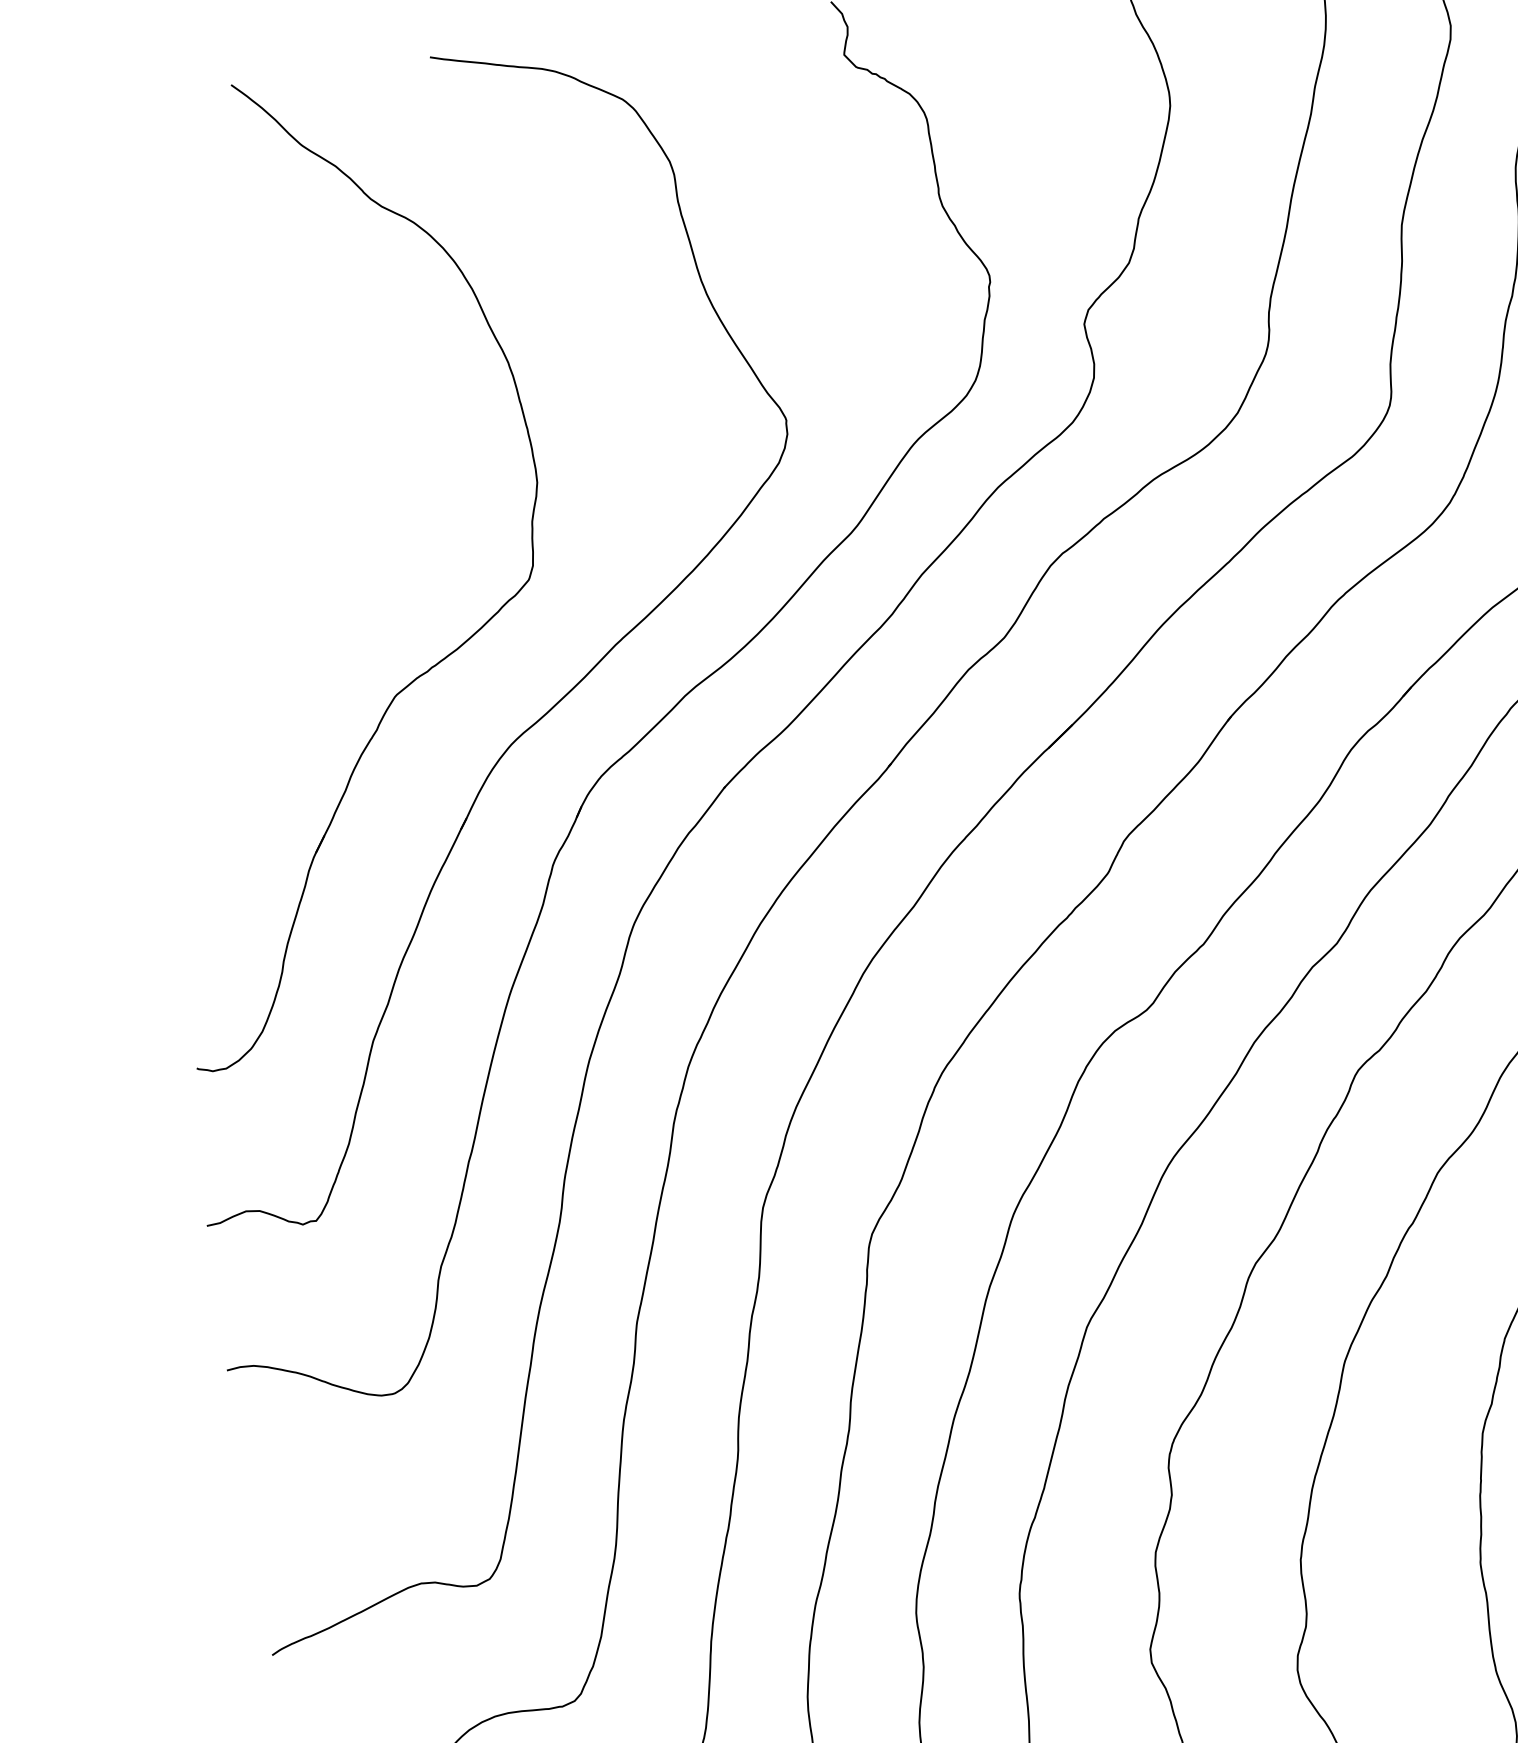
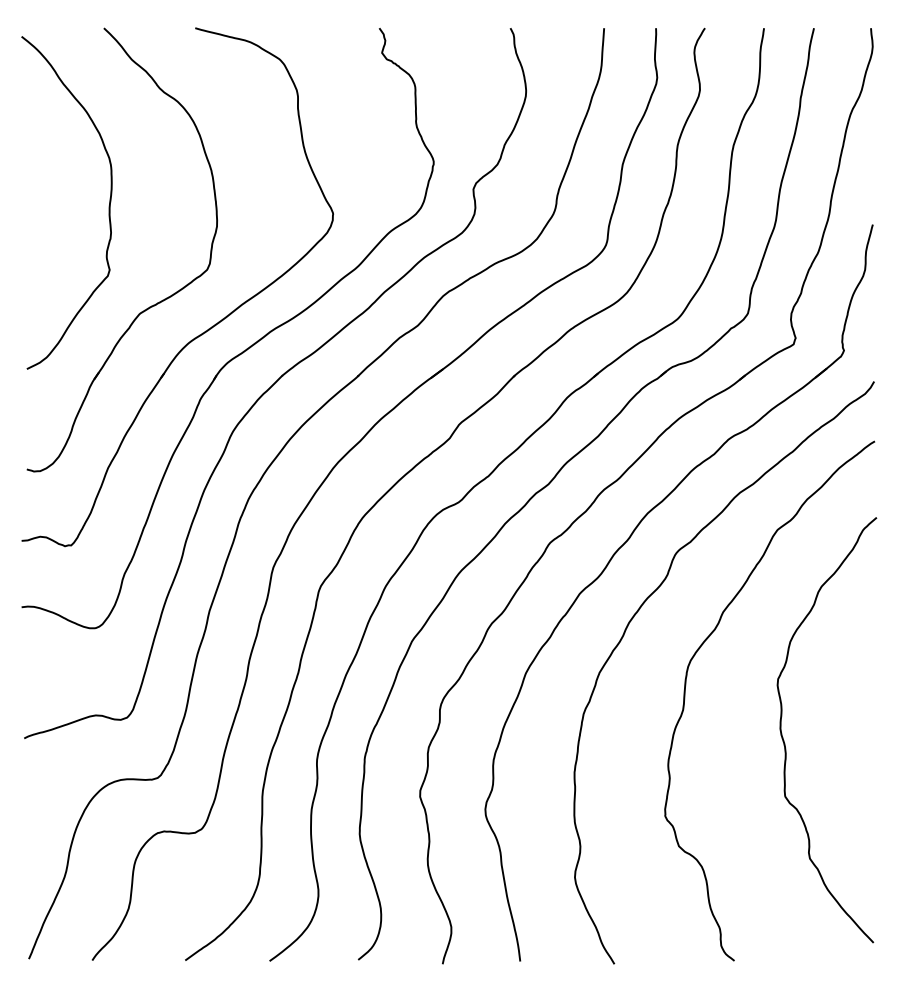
curve: (294, 471) -> (108, 206), added

